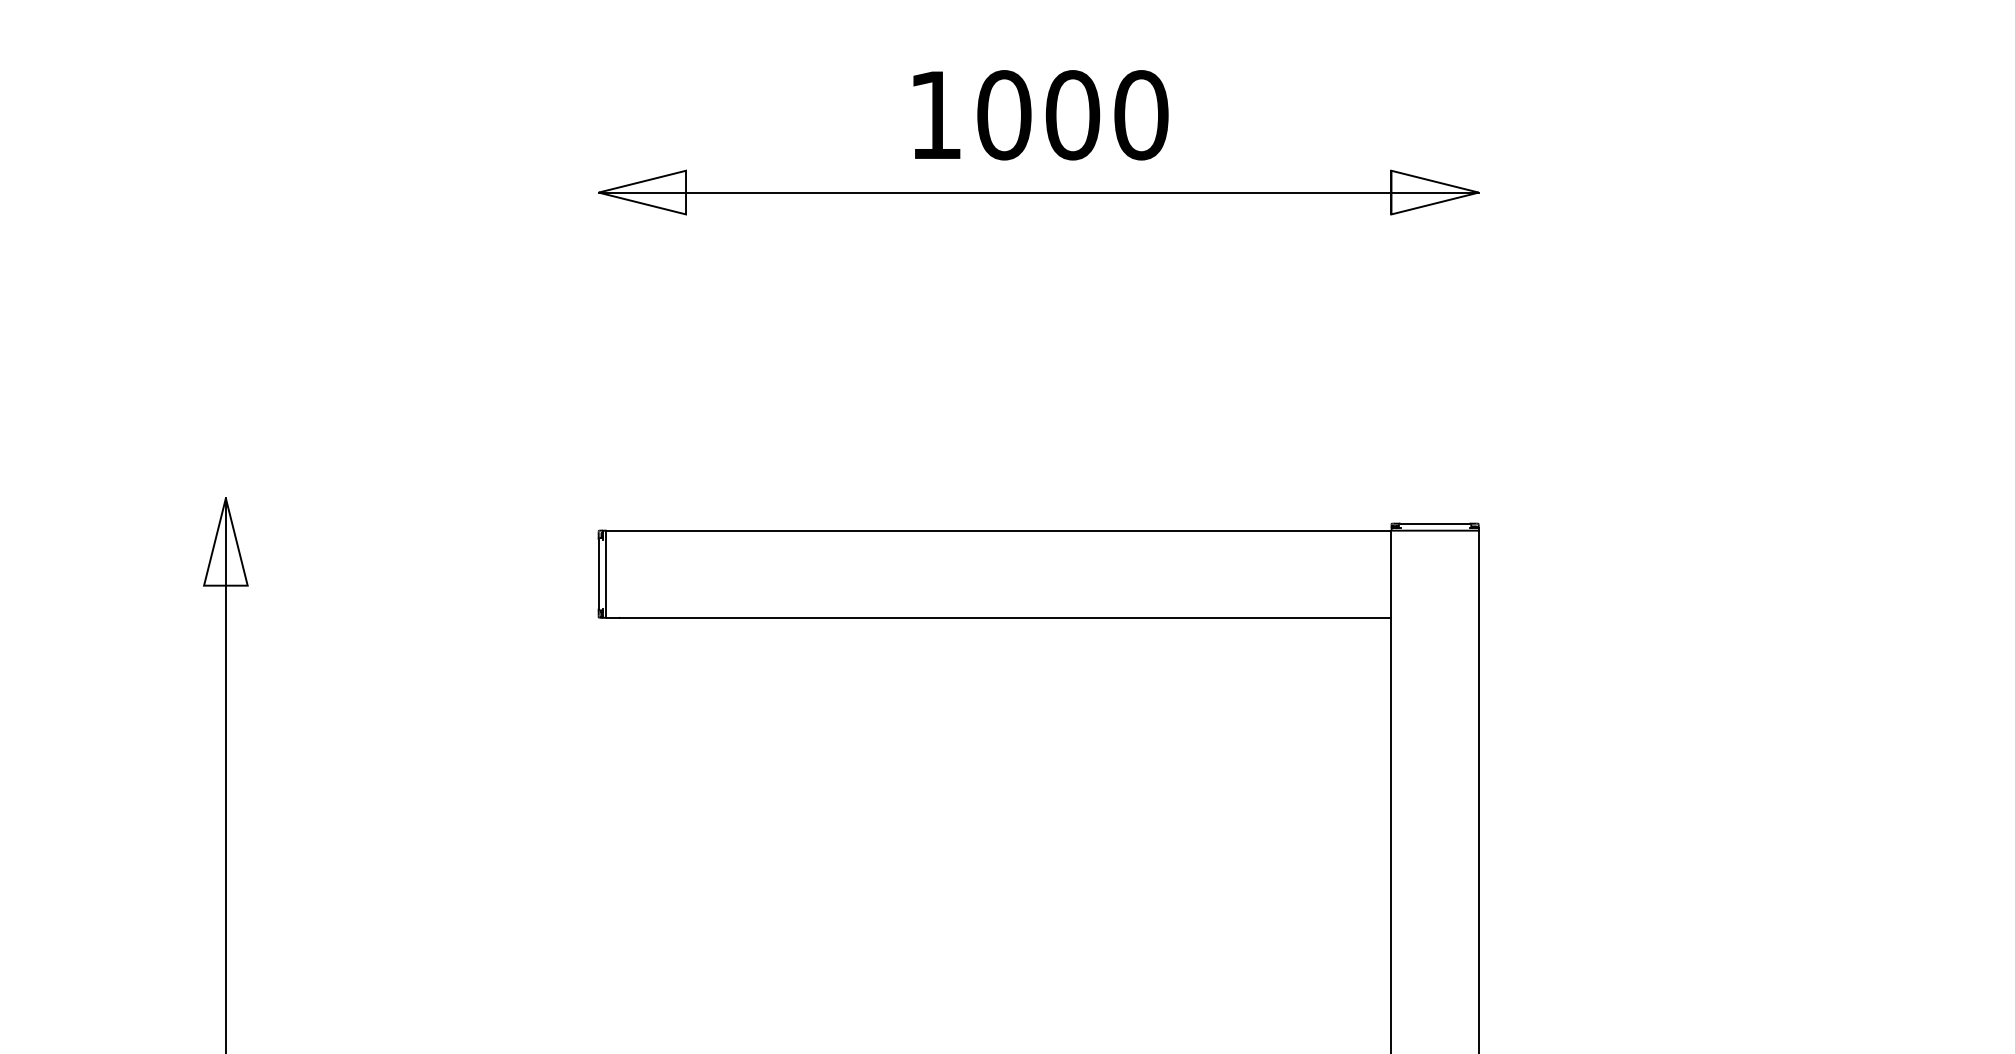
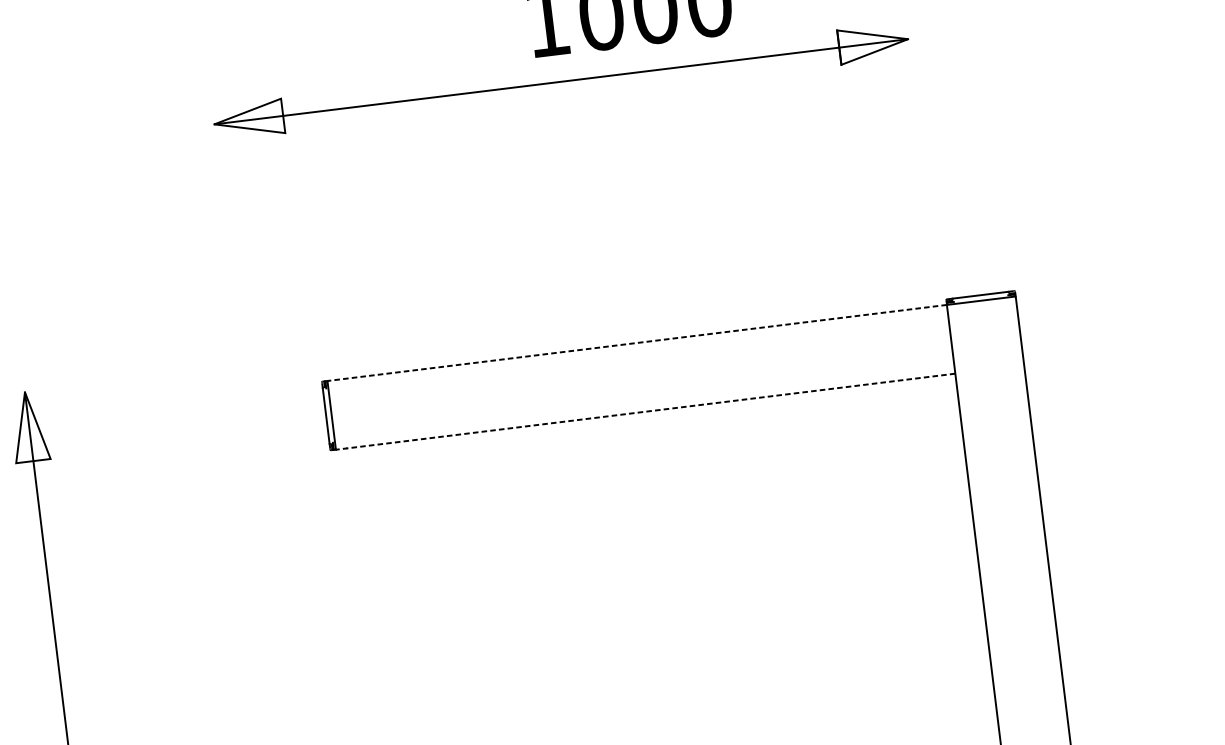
part: (1038, 192) -> (561, 81), moved
line: (998, 530) -> (637, 342), solid -> dashed
line: (998, 617) -> (645, 411), solid -> dashed

